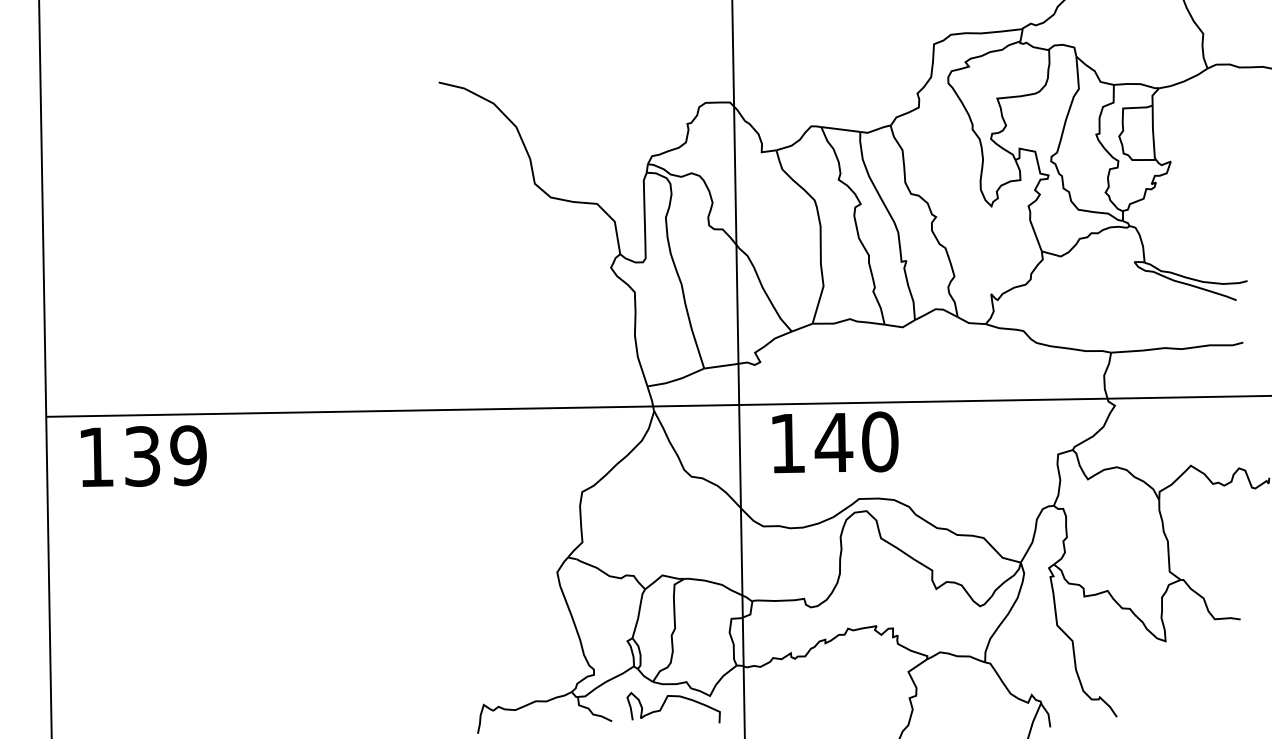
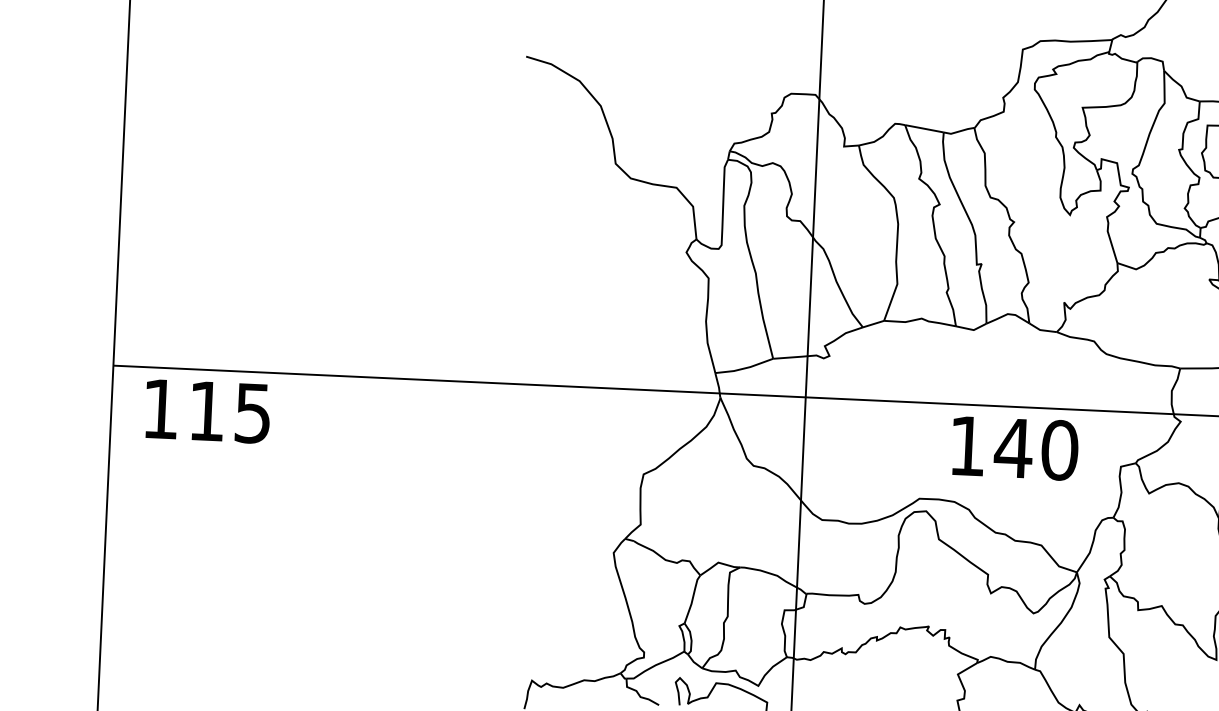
text: (835, 442) -> (1015, 448), moved
text: (165, 456) -> (229, 412), 139 -> 115

